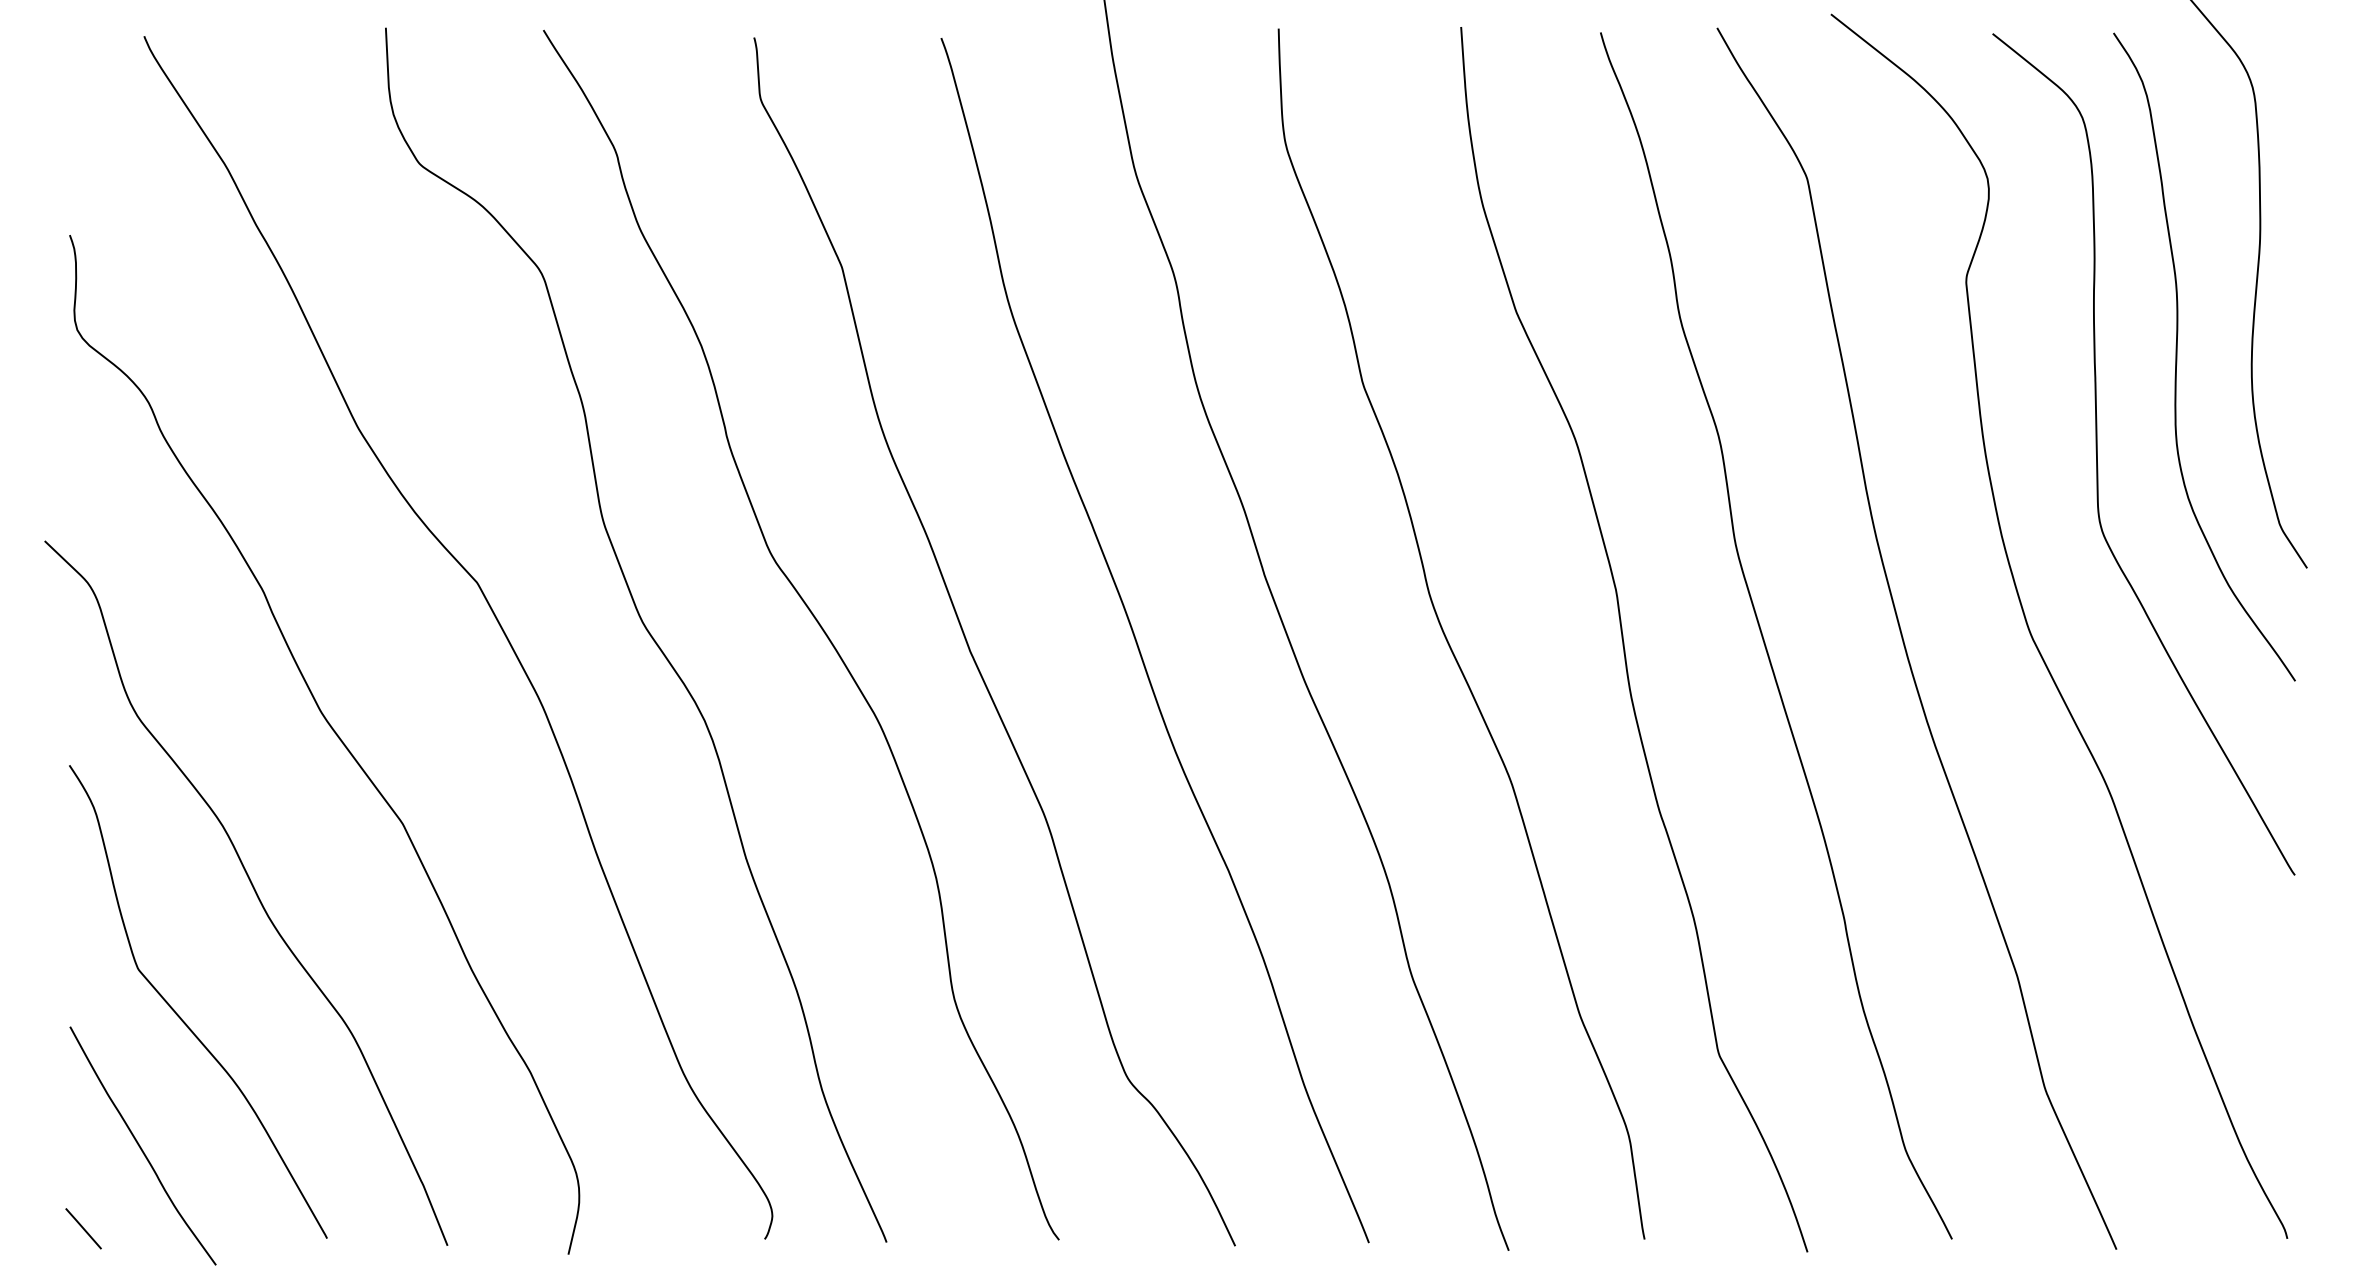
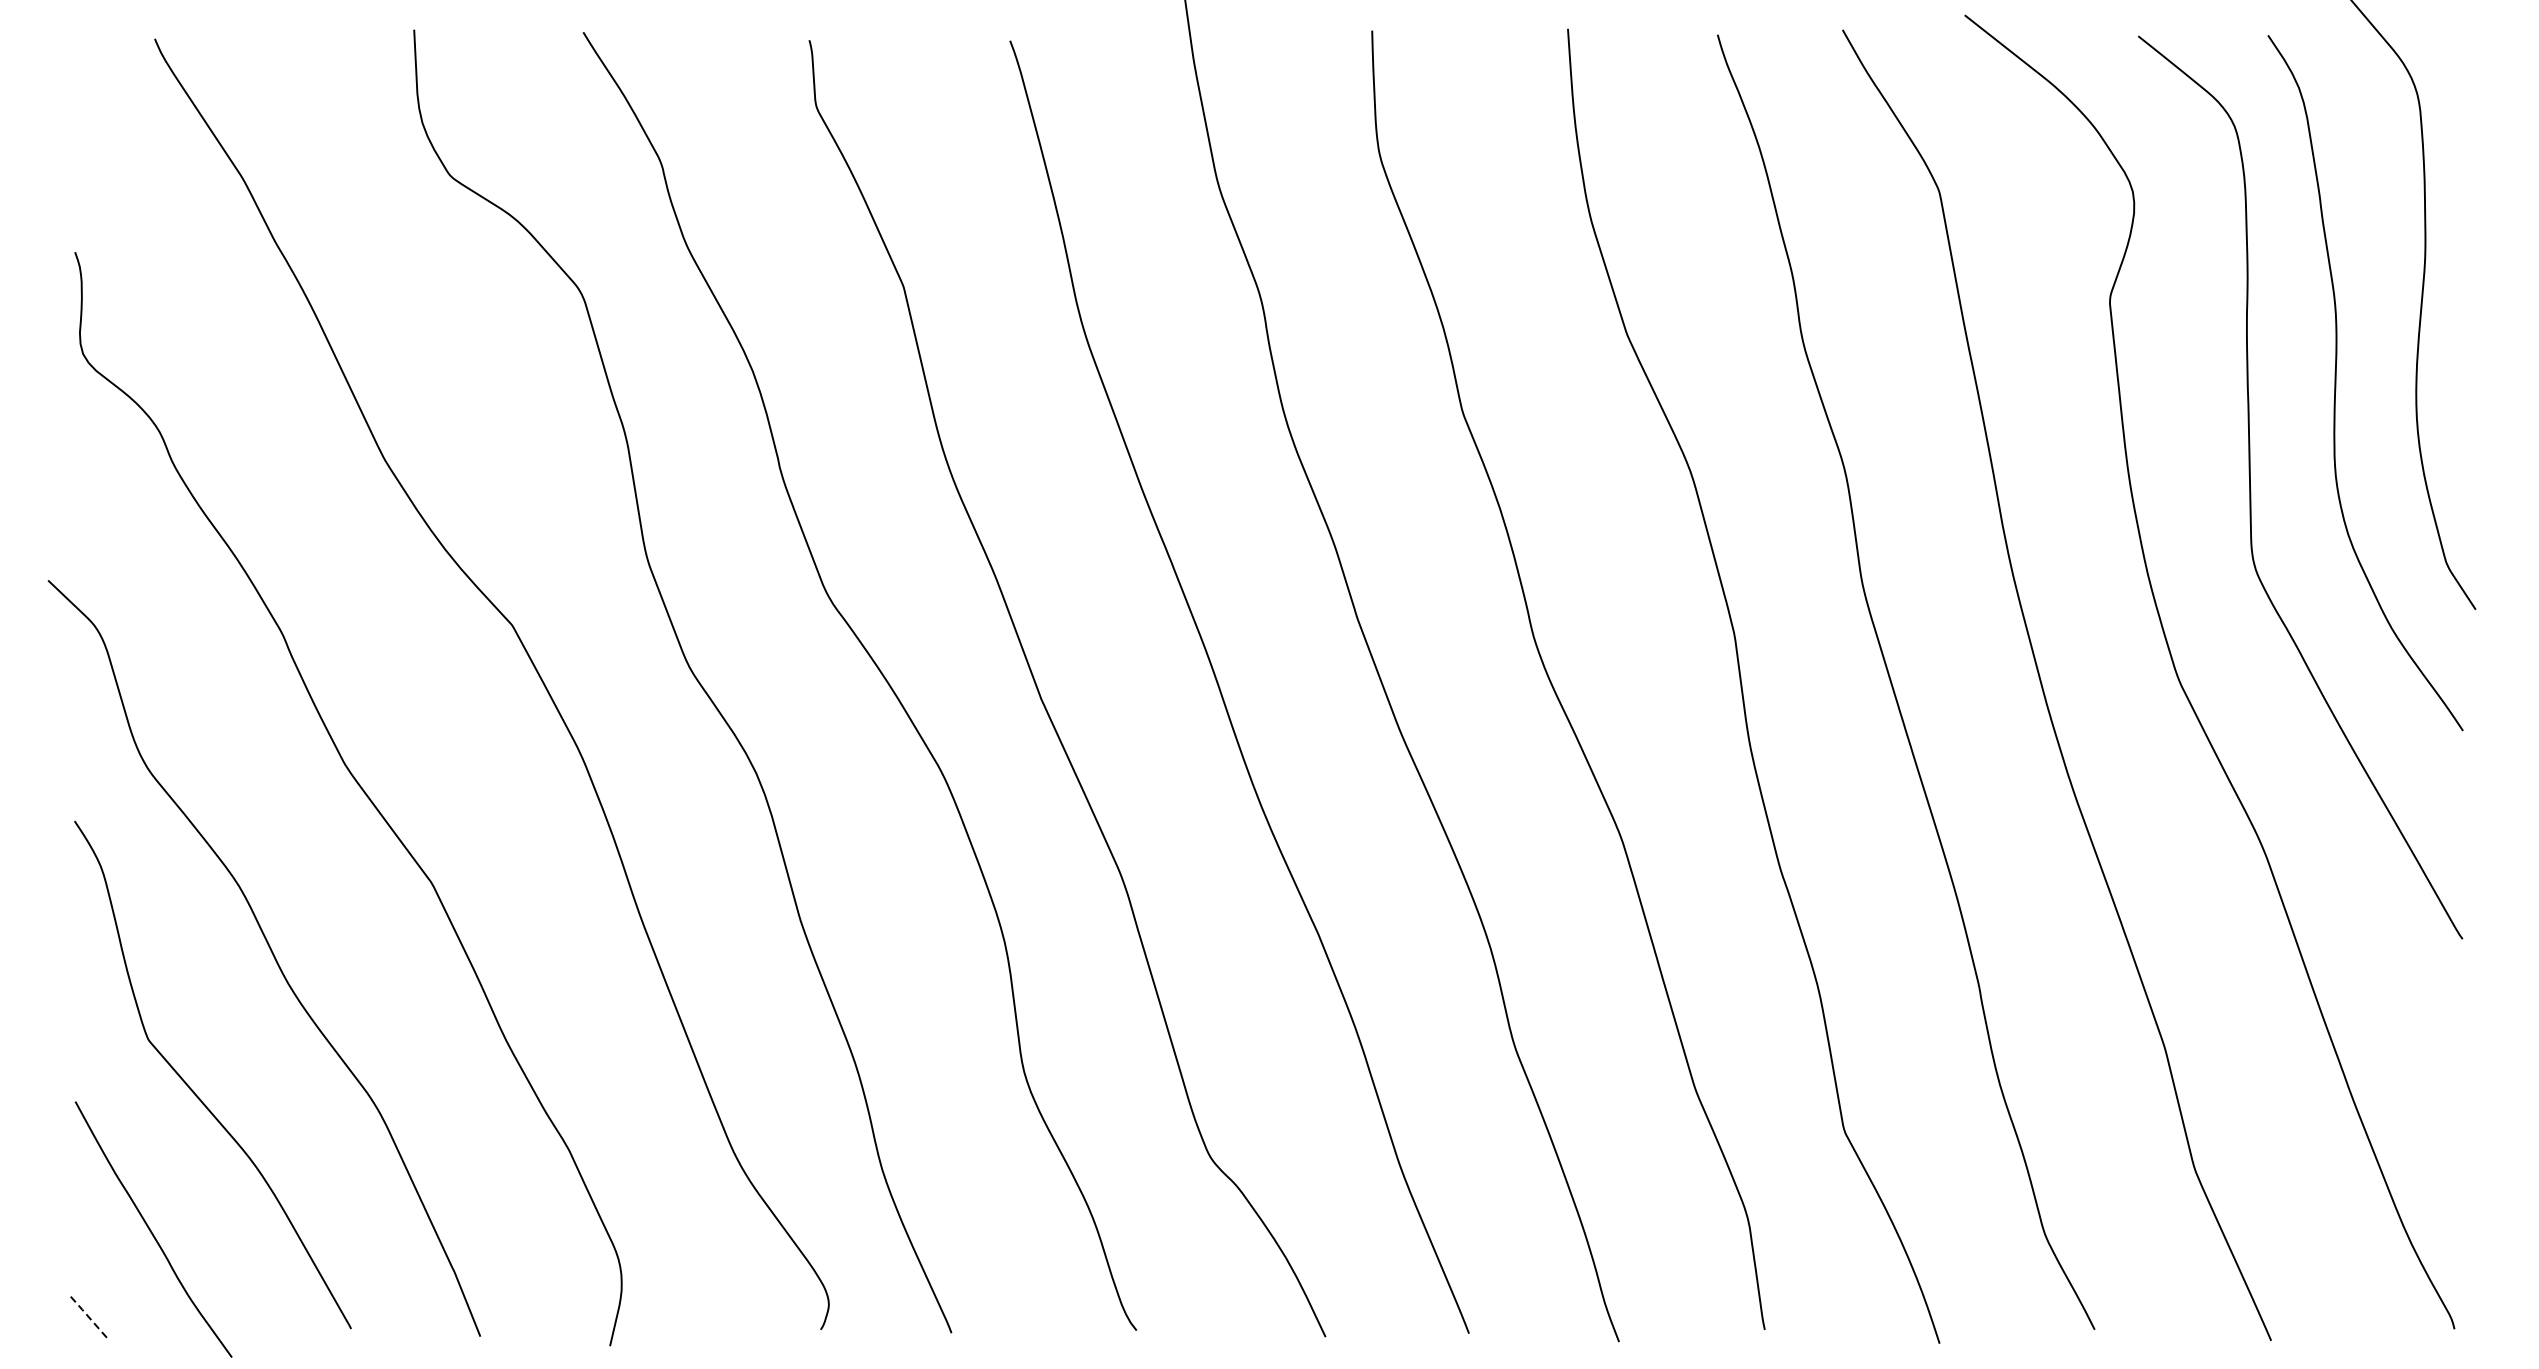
line: (83, 1228) -> (89, 1318), solid -> dashed

